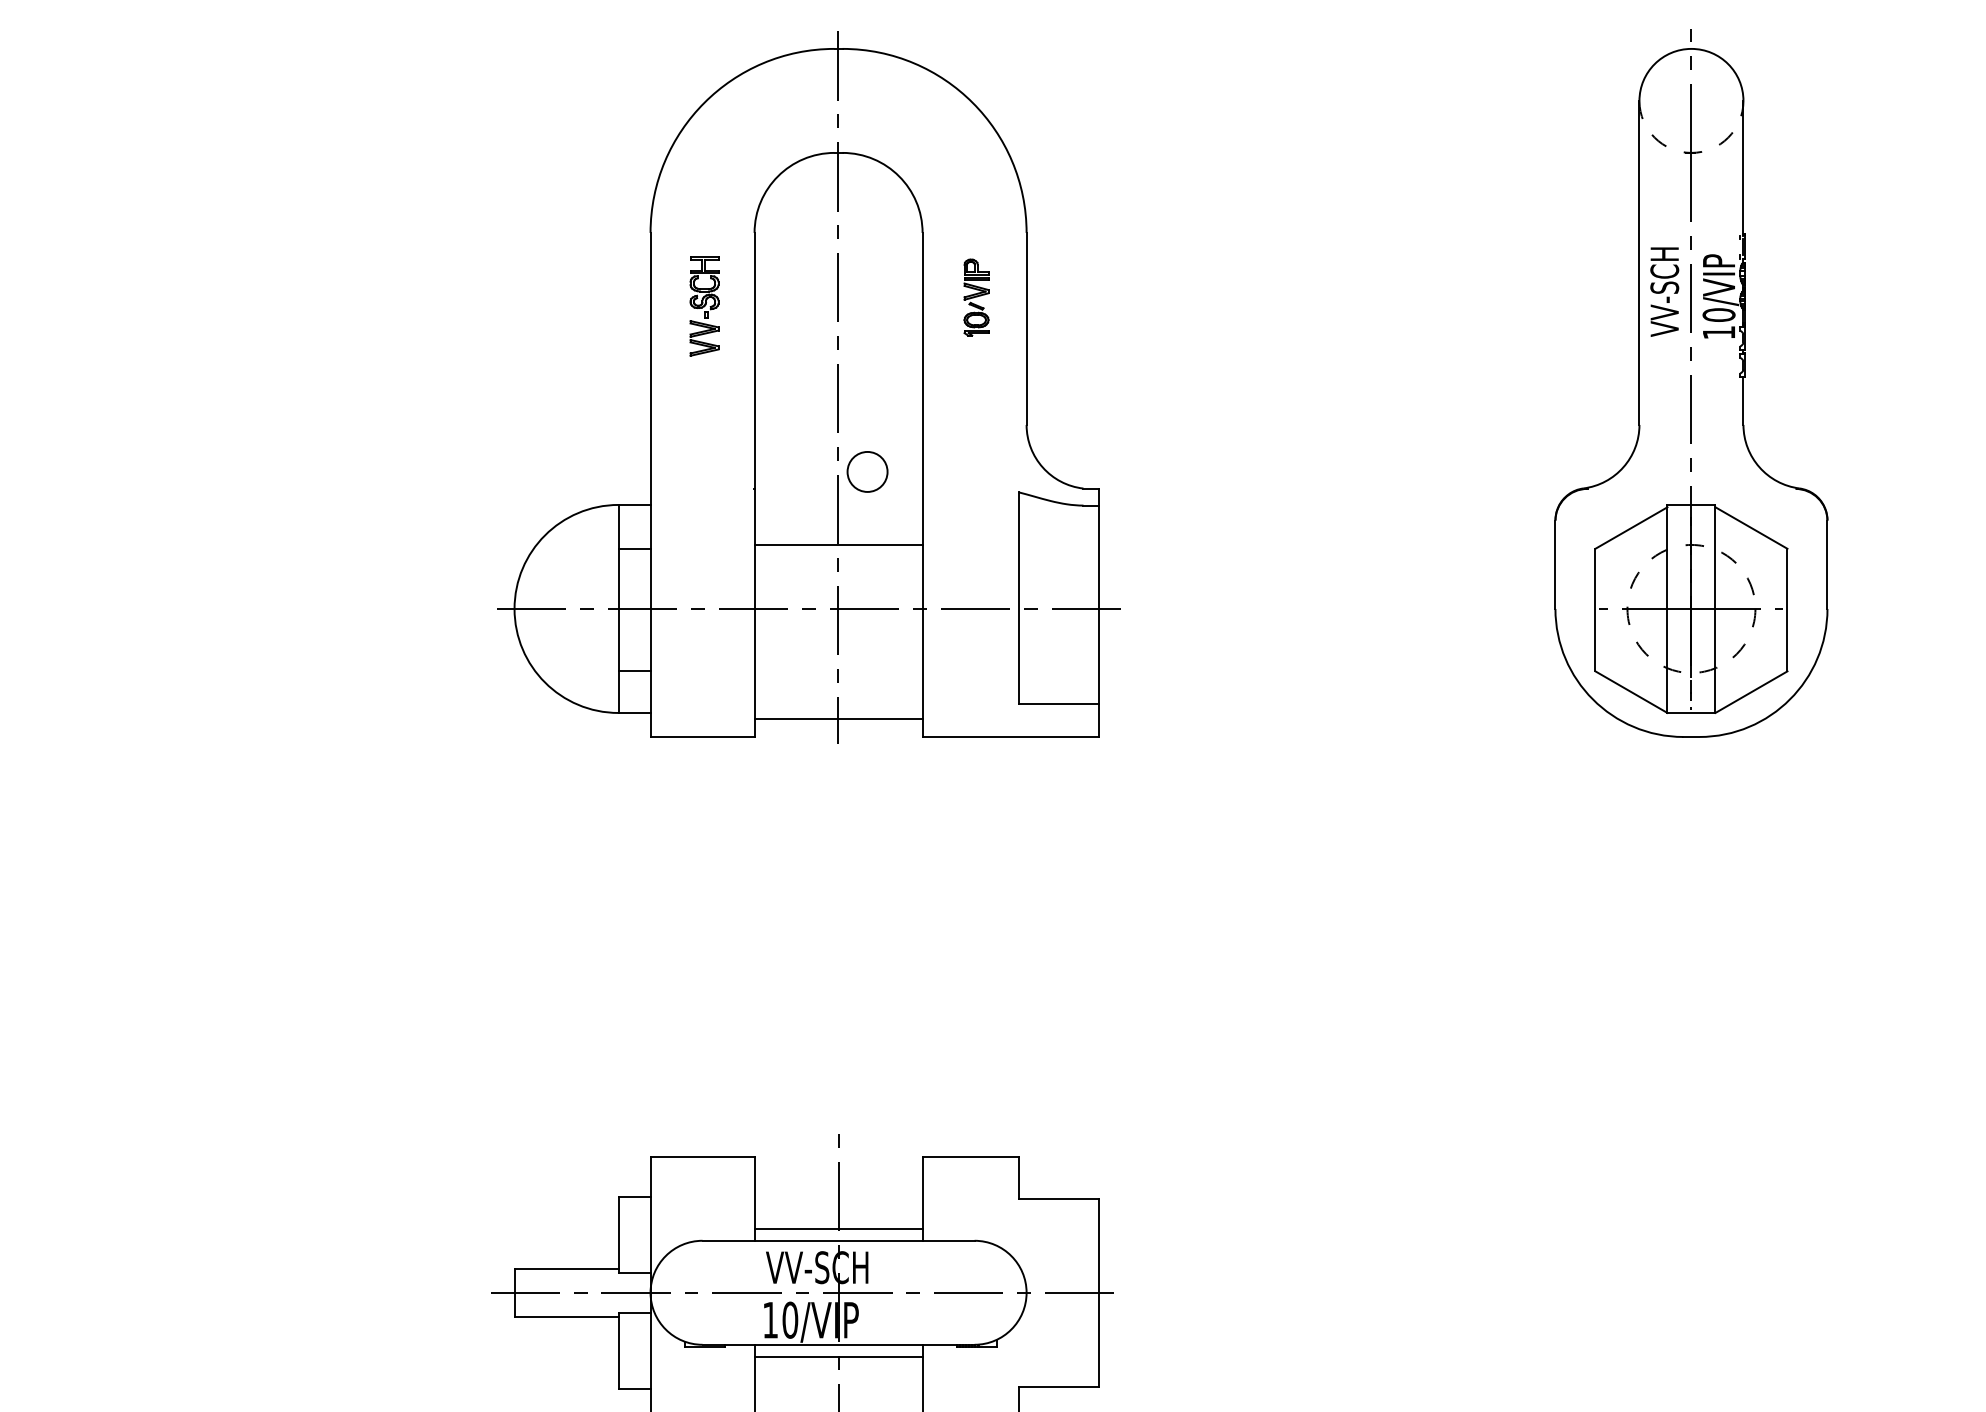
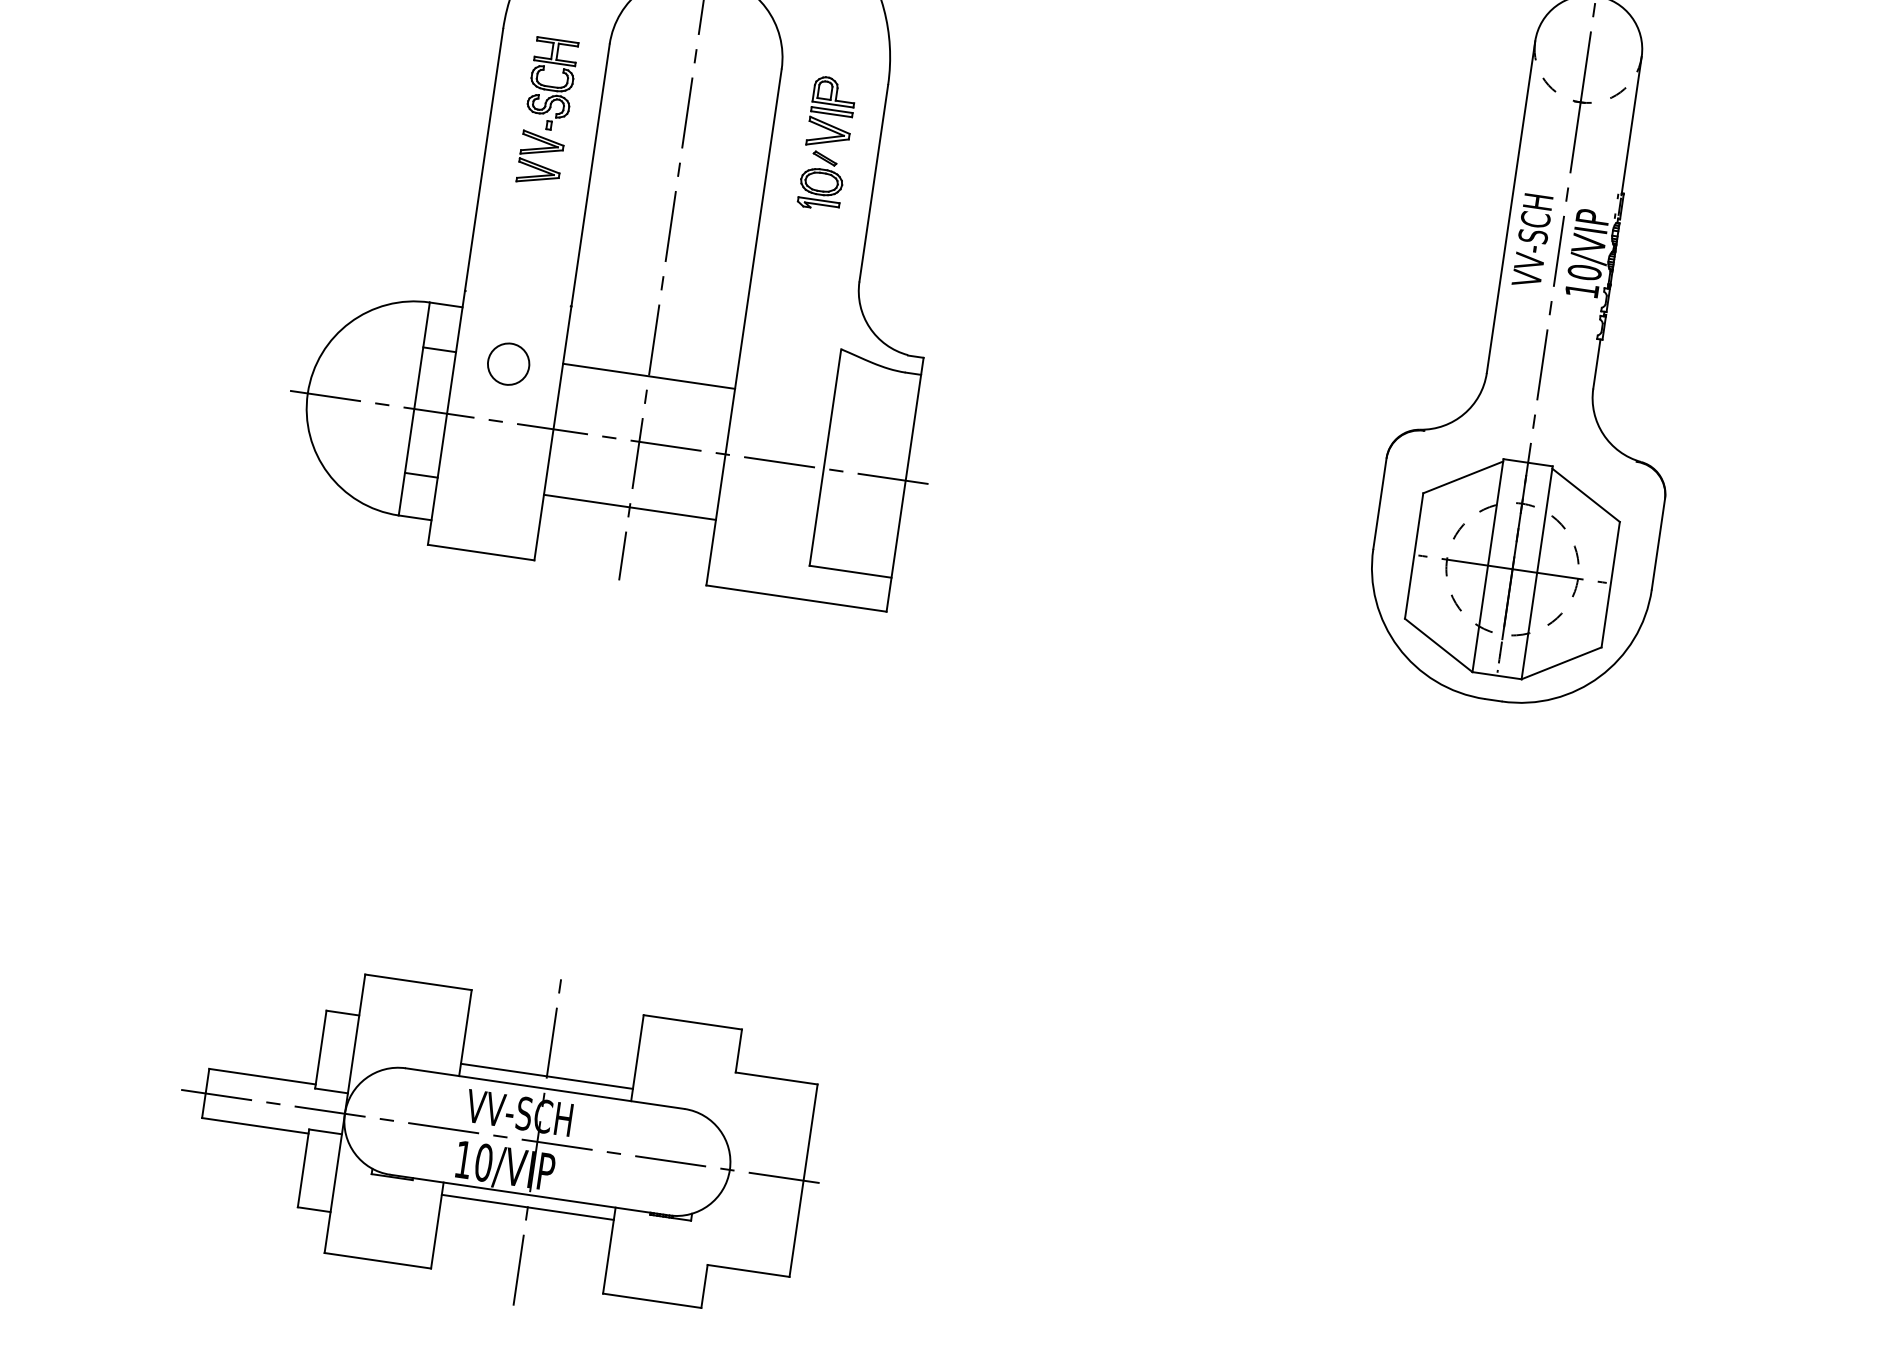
part: (976, 297) -> (827, 143), size x1.67
part: (704, 306) -> (547, 112), size x1.43
circle: (867, 471) -> (508, 363), moved
line: (838, 718) -> (629, 506), moved

